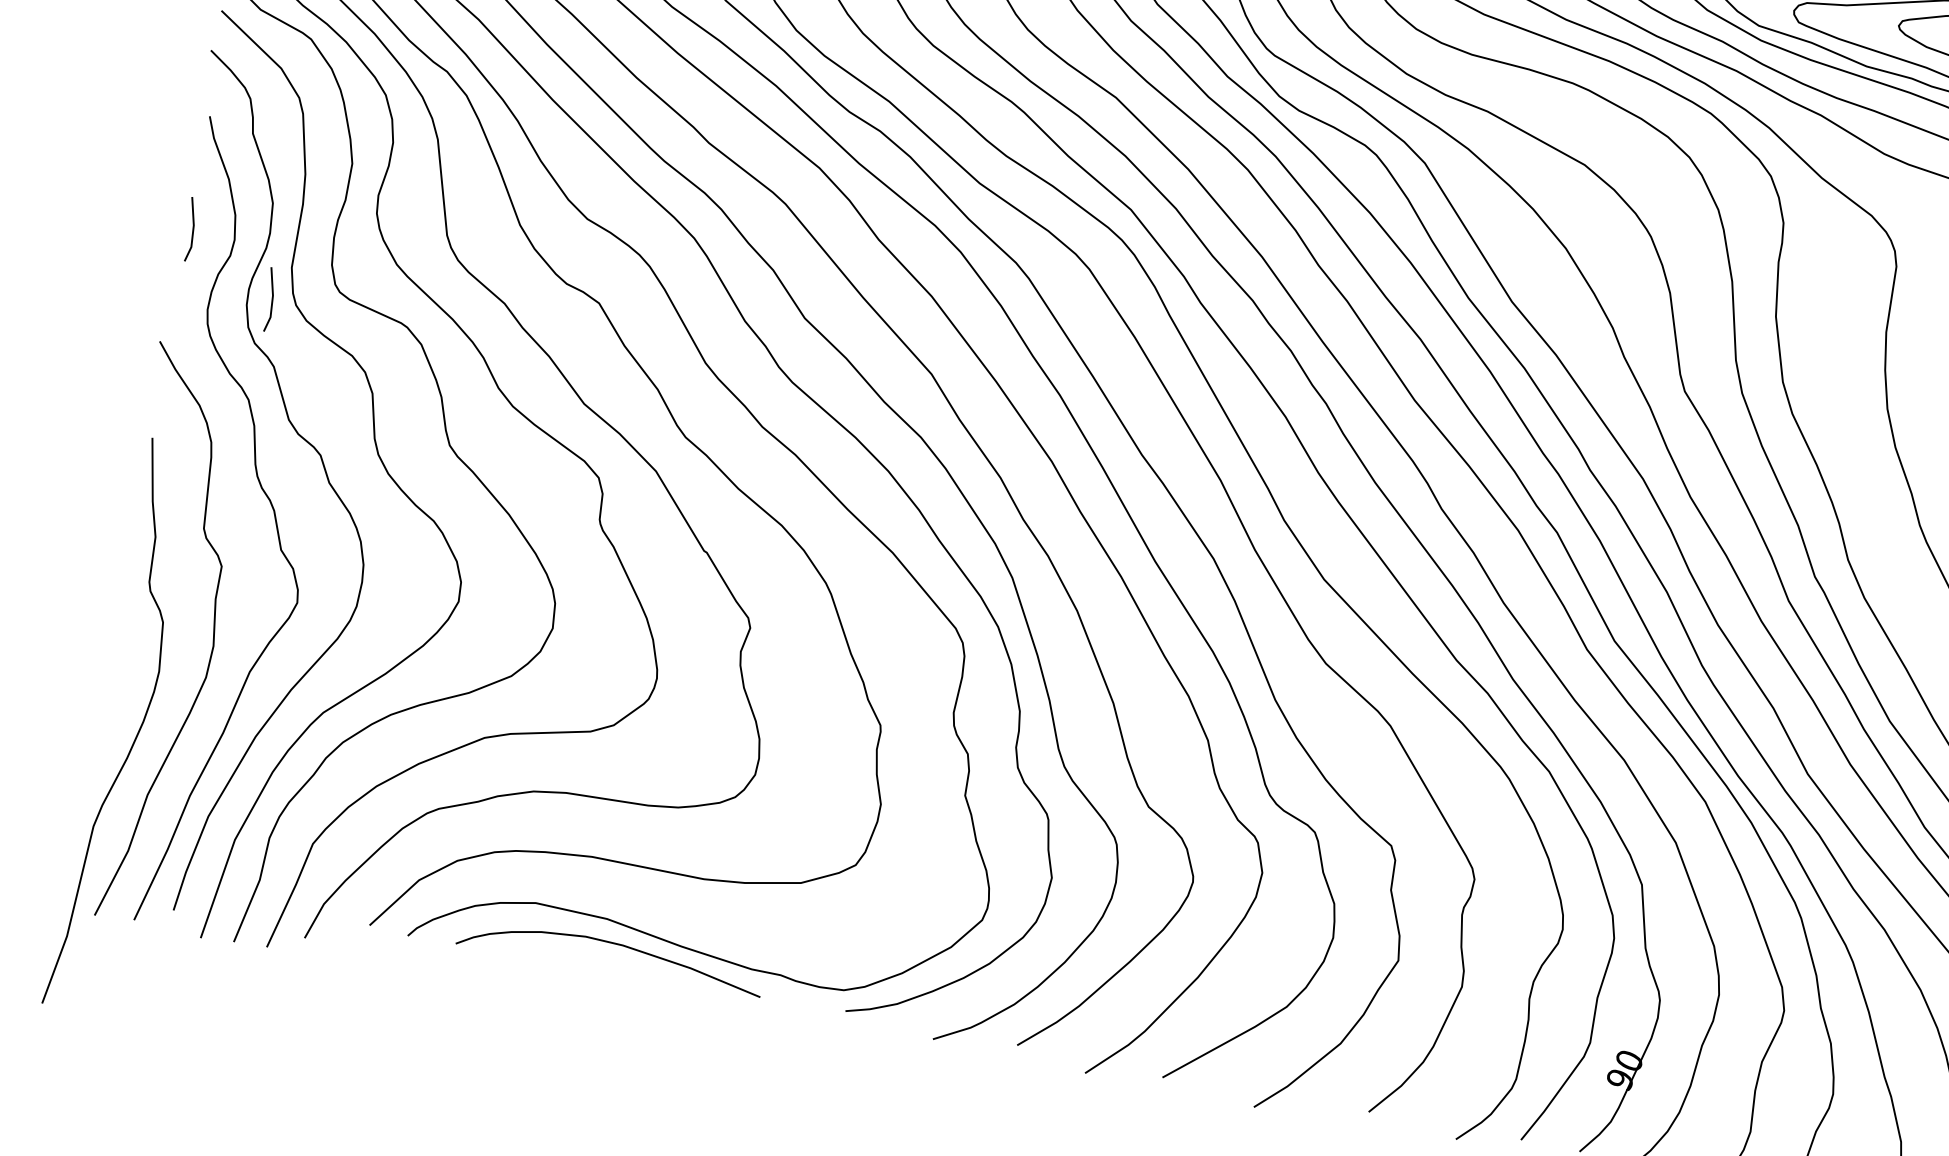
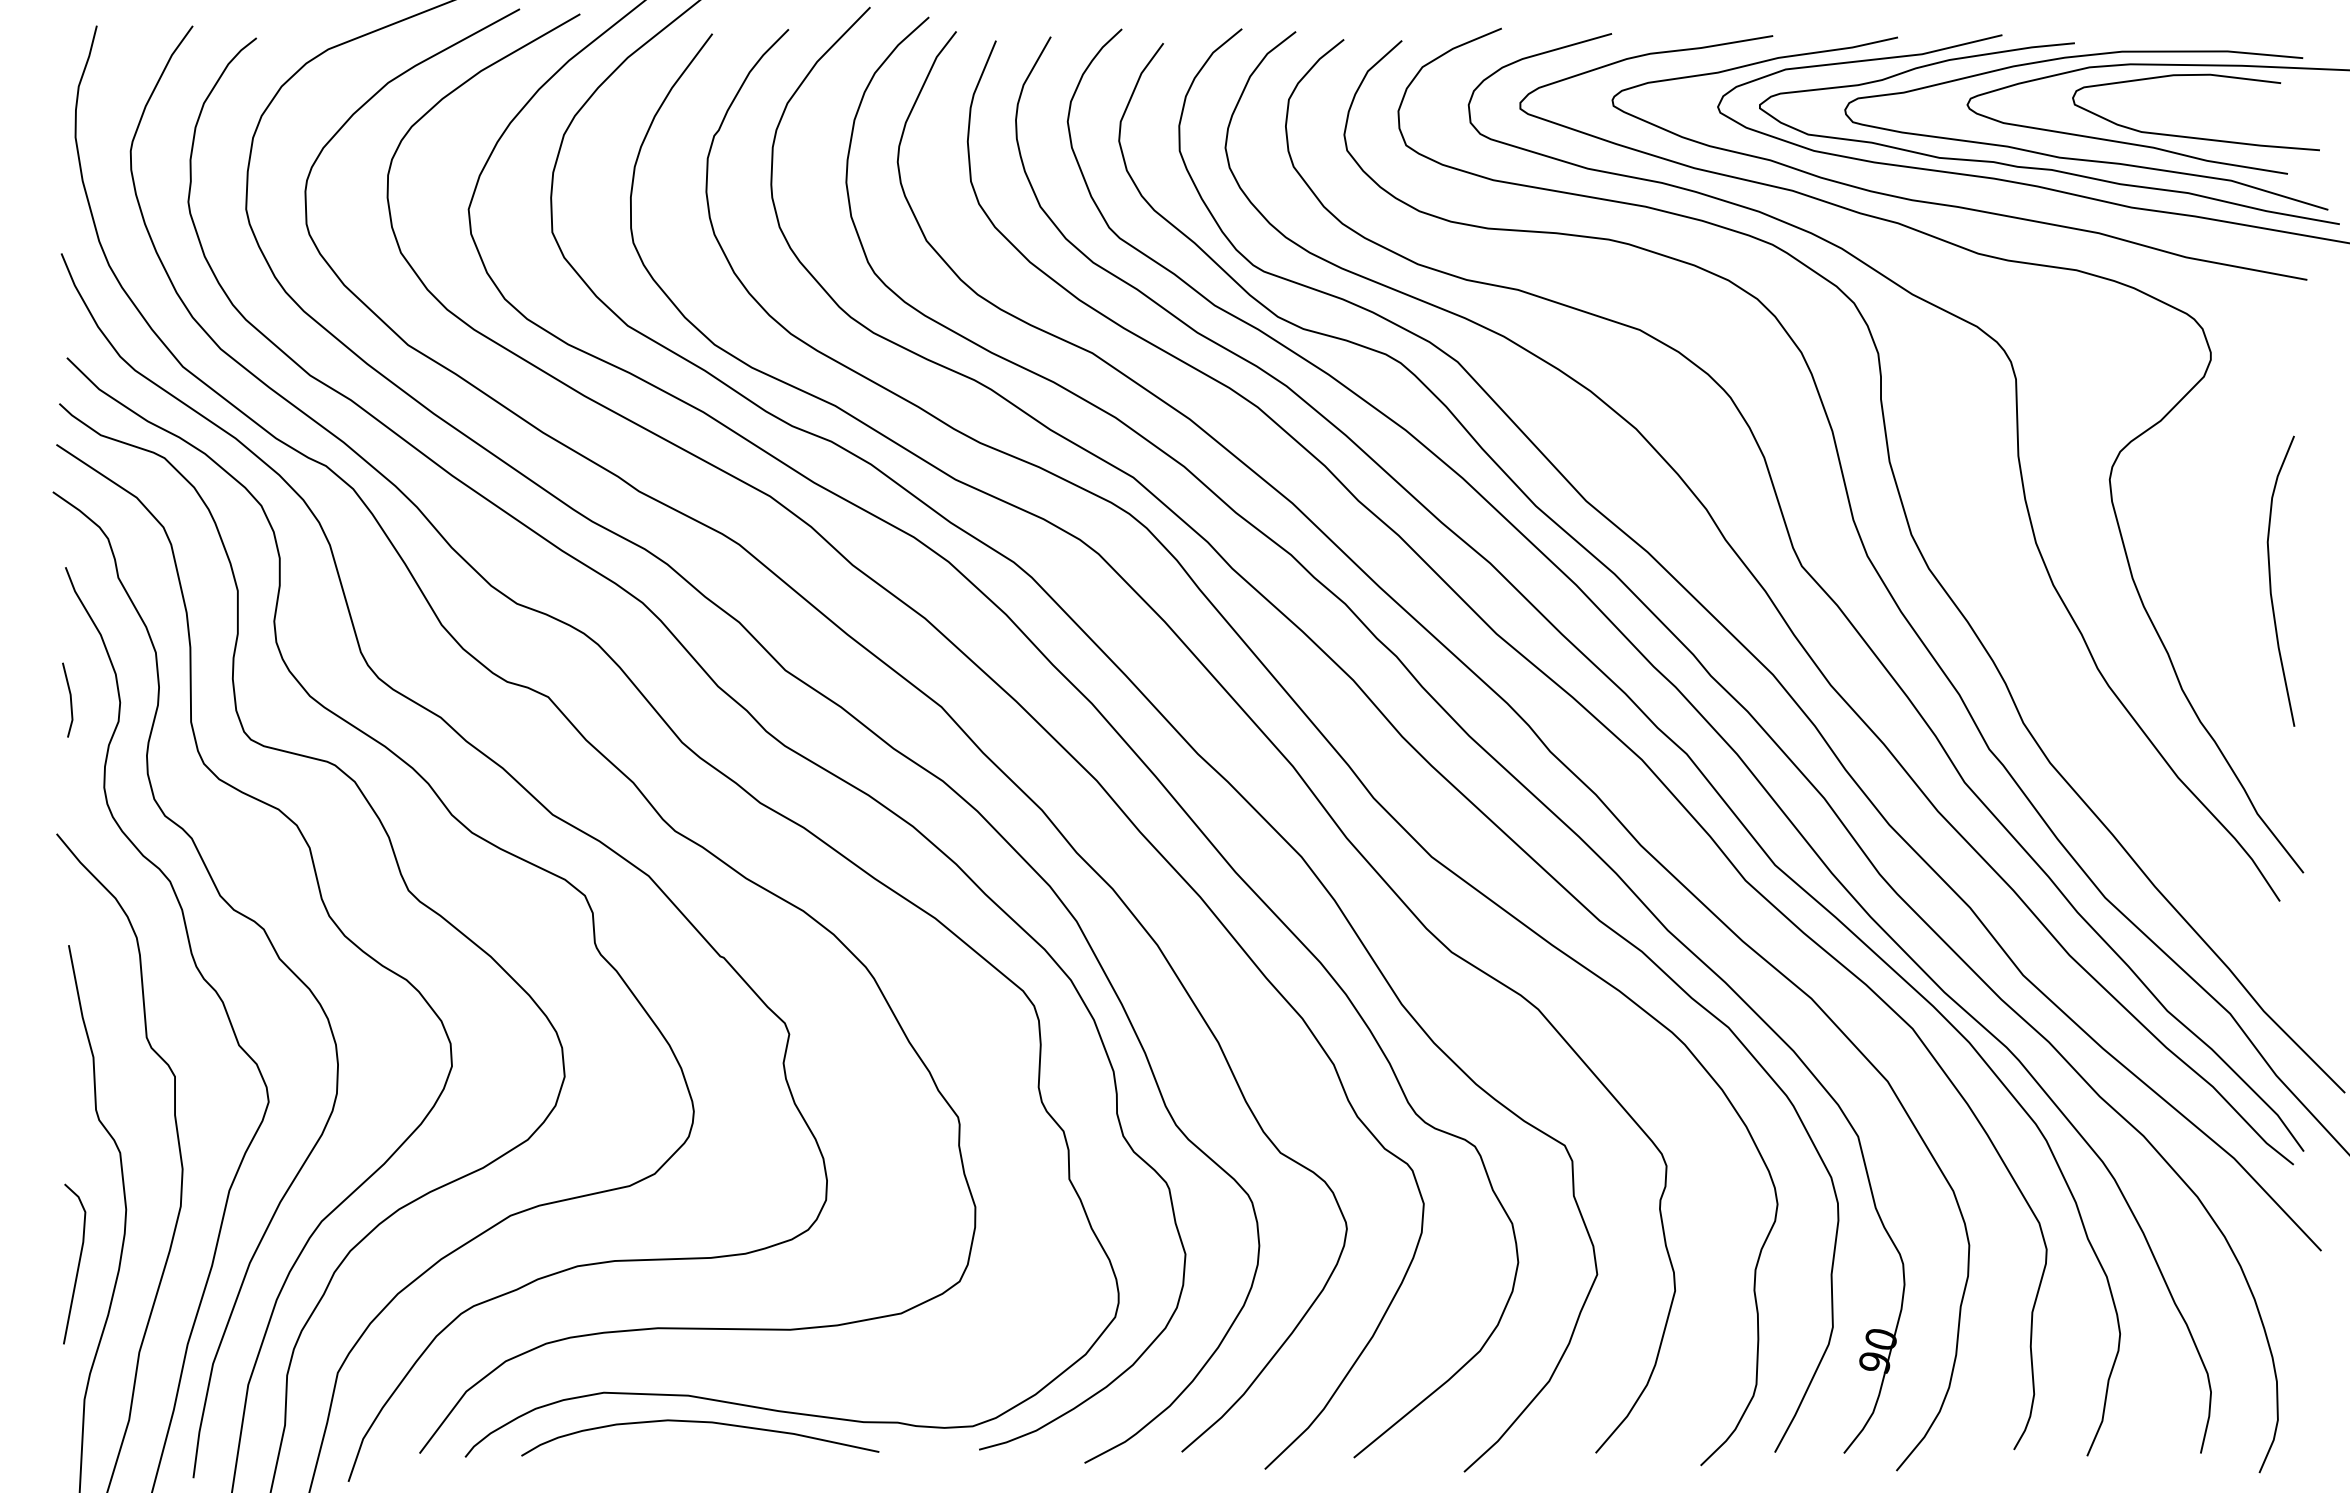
line: (272, 299) -> (175, 762), removed
line: (108, 711) -> (77, 1265), added

